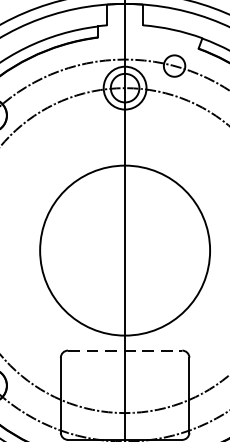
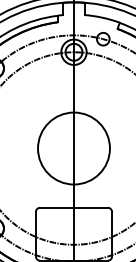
circle: (124, 250) -> (73, 148), size x0.71
line: (125, 350) -> (74, 207), dashed -> solid

